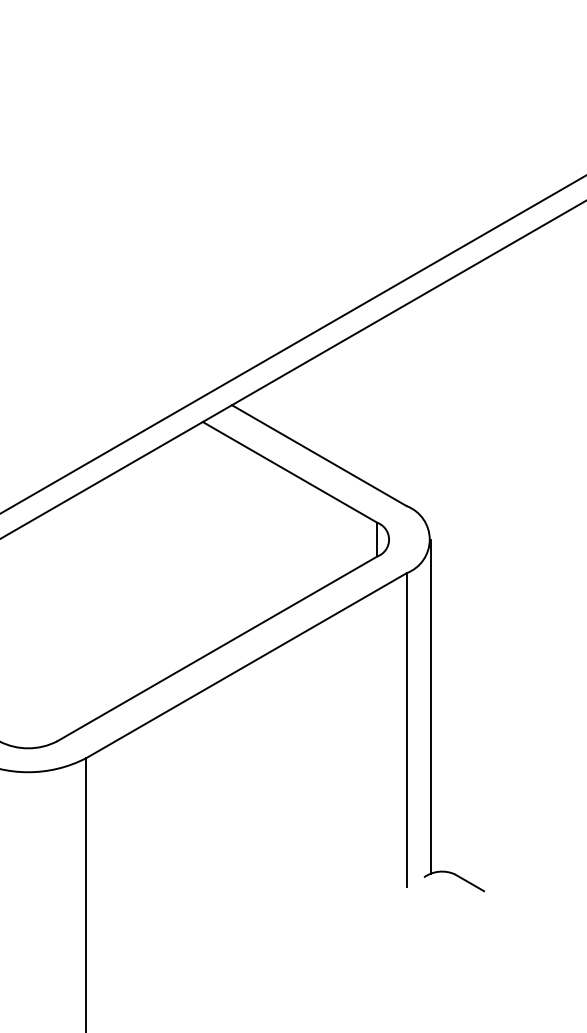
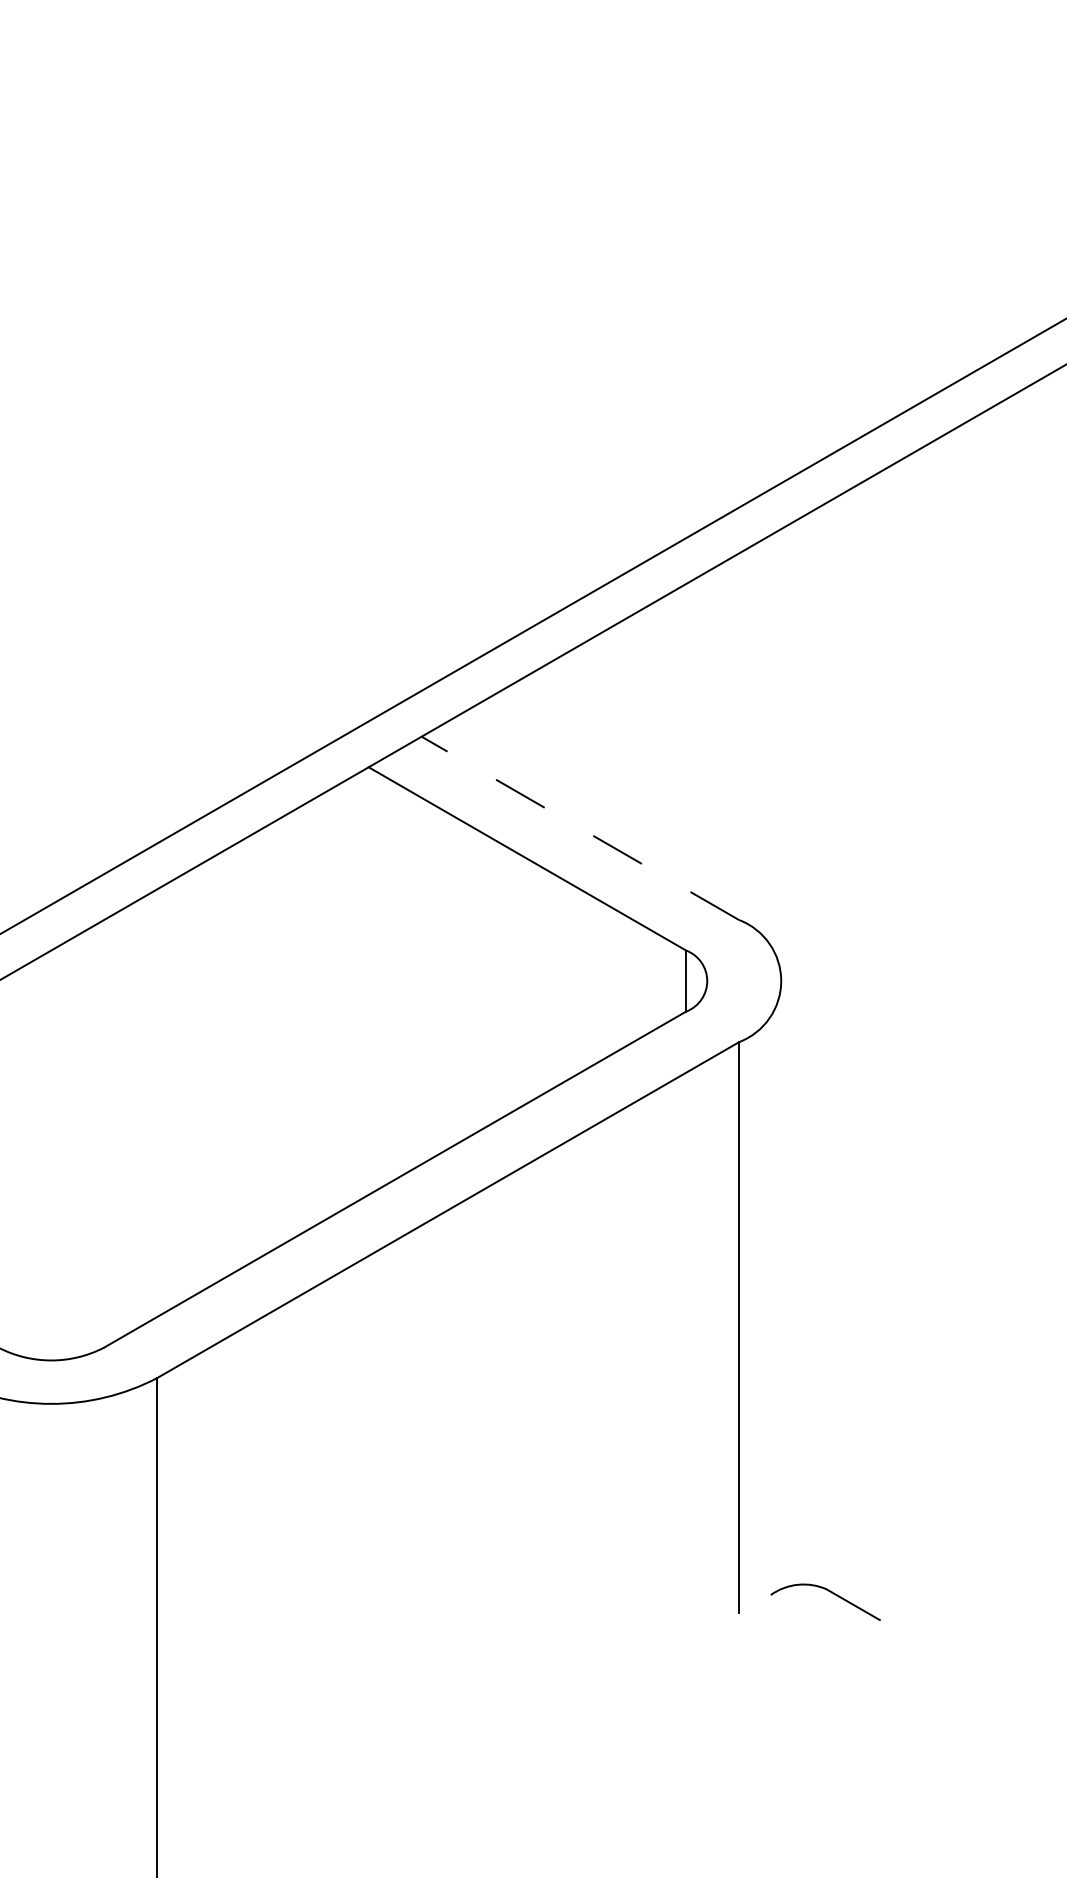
line: (319, 455) -> (580, 828), solid -> dashed
line: (430, 706) -> (782, 1284), removed

